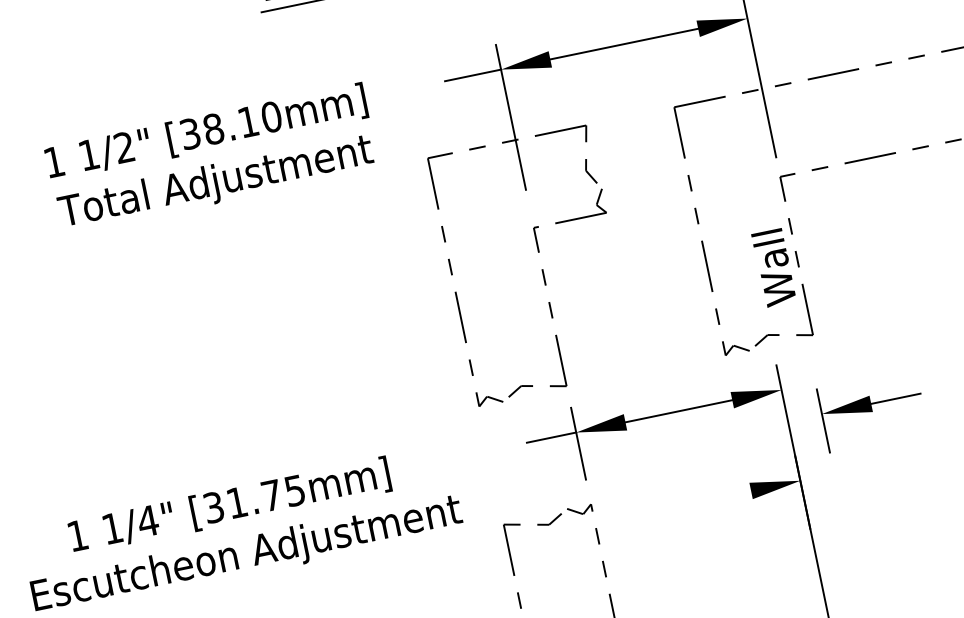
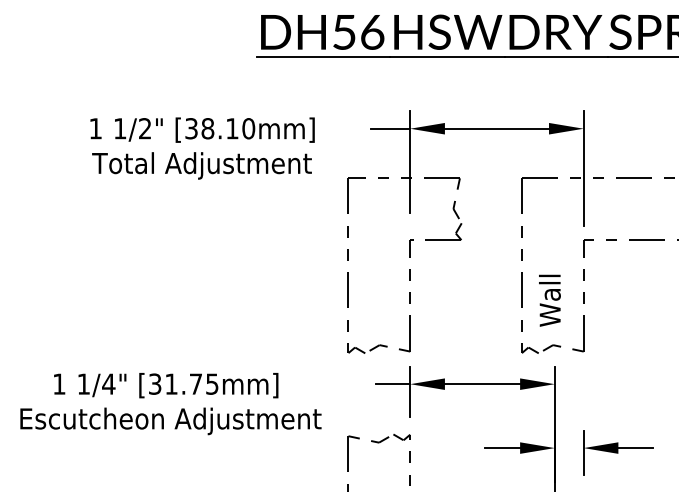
text: (773, 267) -> (549, 300), moved
part: (872, 410) -> (618, 452), moved
line: (726, 496) -> (502, 448), added

